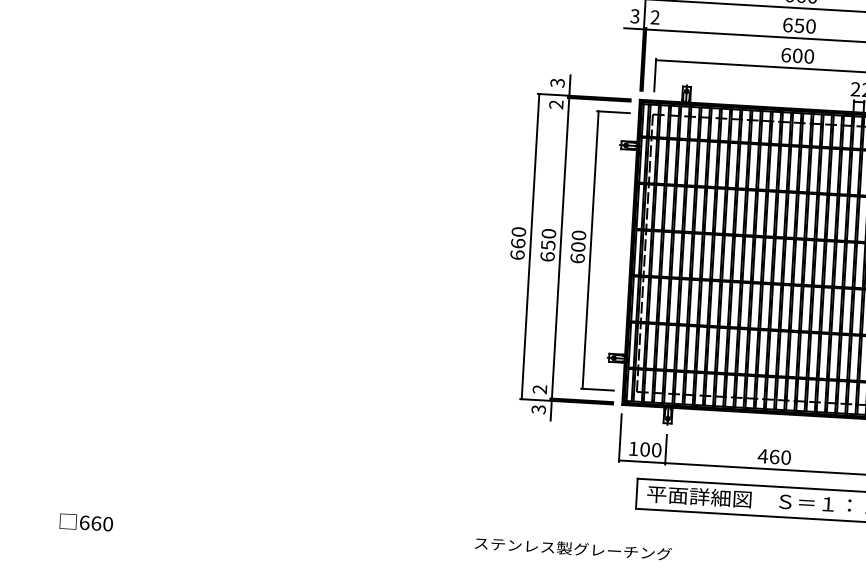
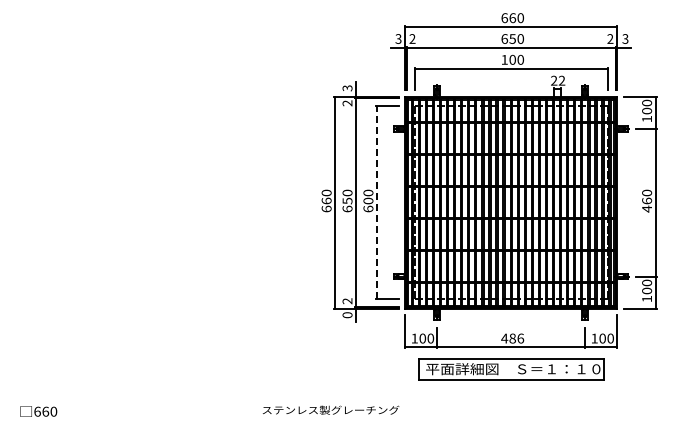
text: (785, 54) -> (504, 59), 600 -> 100
line: (591, 249) -> (377, 202), solid -> dashed
text: (538, 410) -> (347, 315), 3 -> 0
text: (780, 457) -> (516, 338), 460 -> 486
text: (574, 547) -> (331, 409), moved

